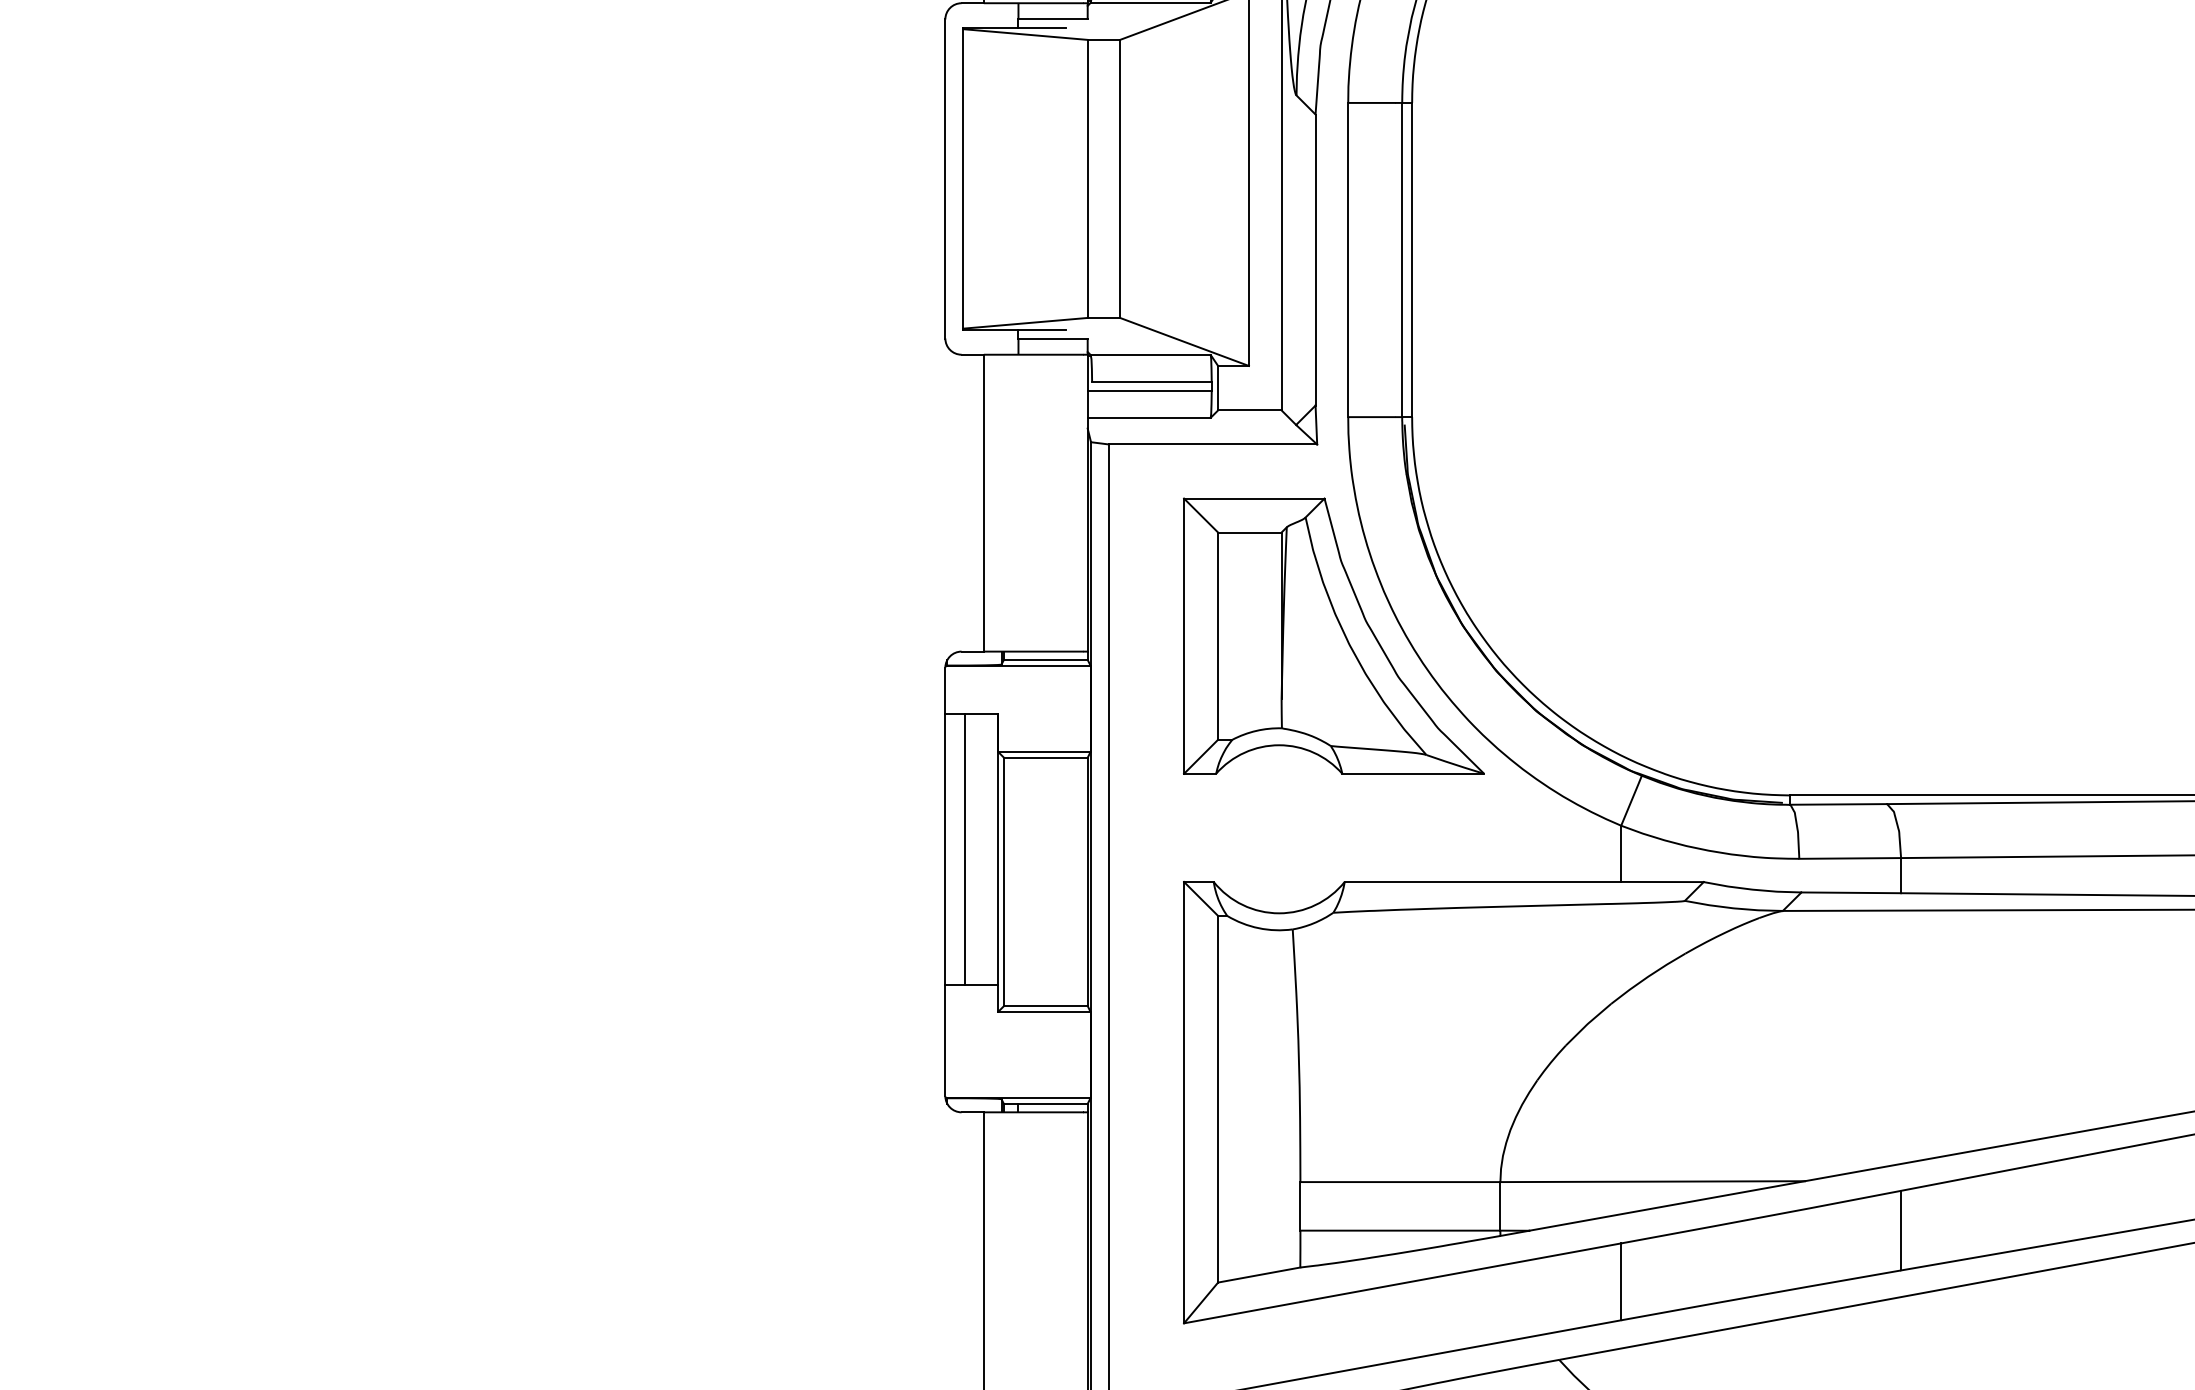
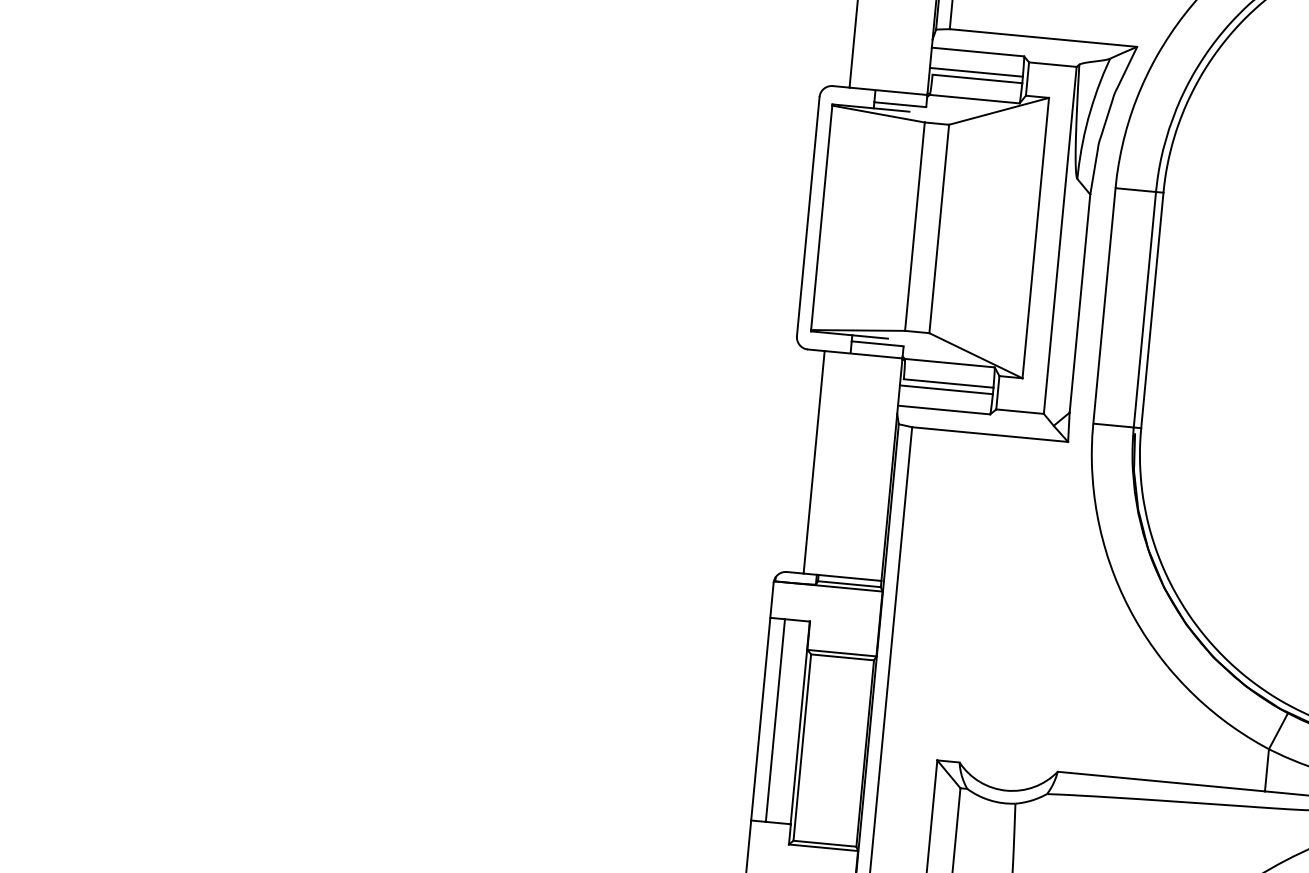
part: (1333, 635) -> (1066, 586), removed

